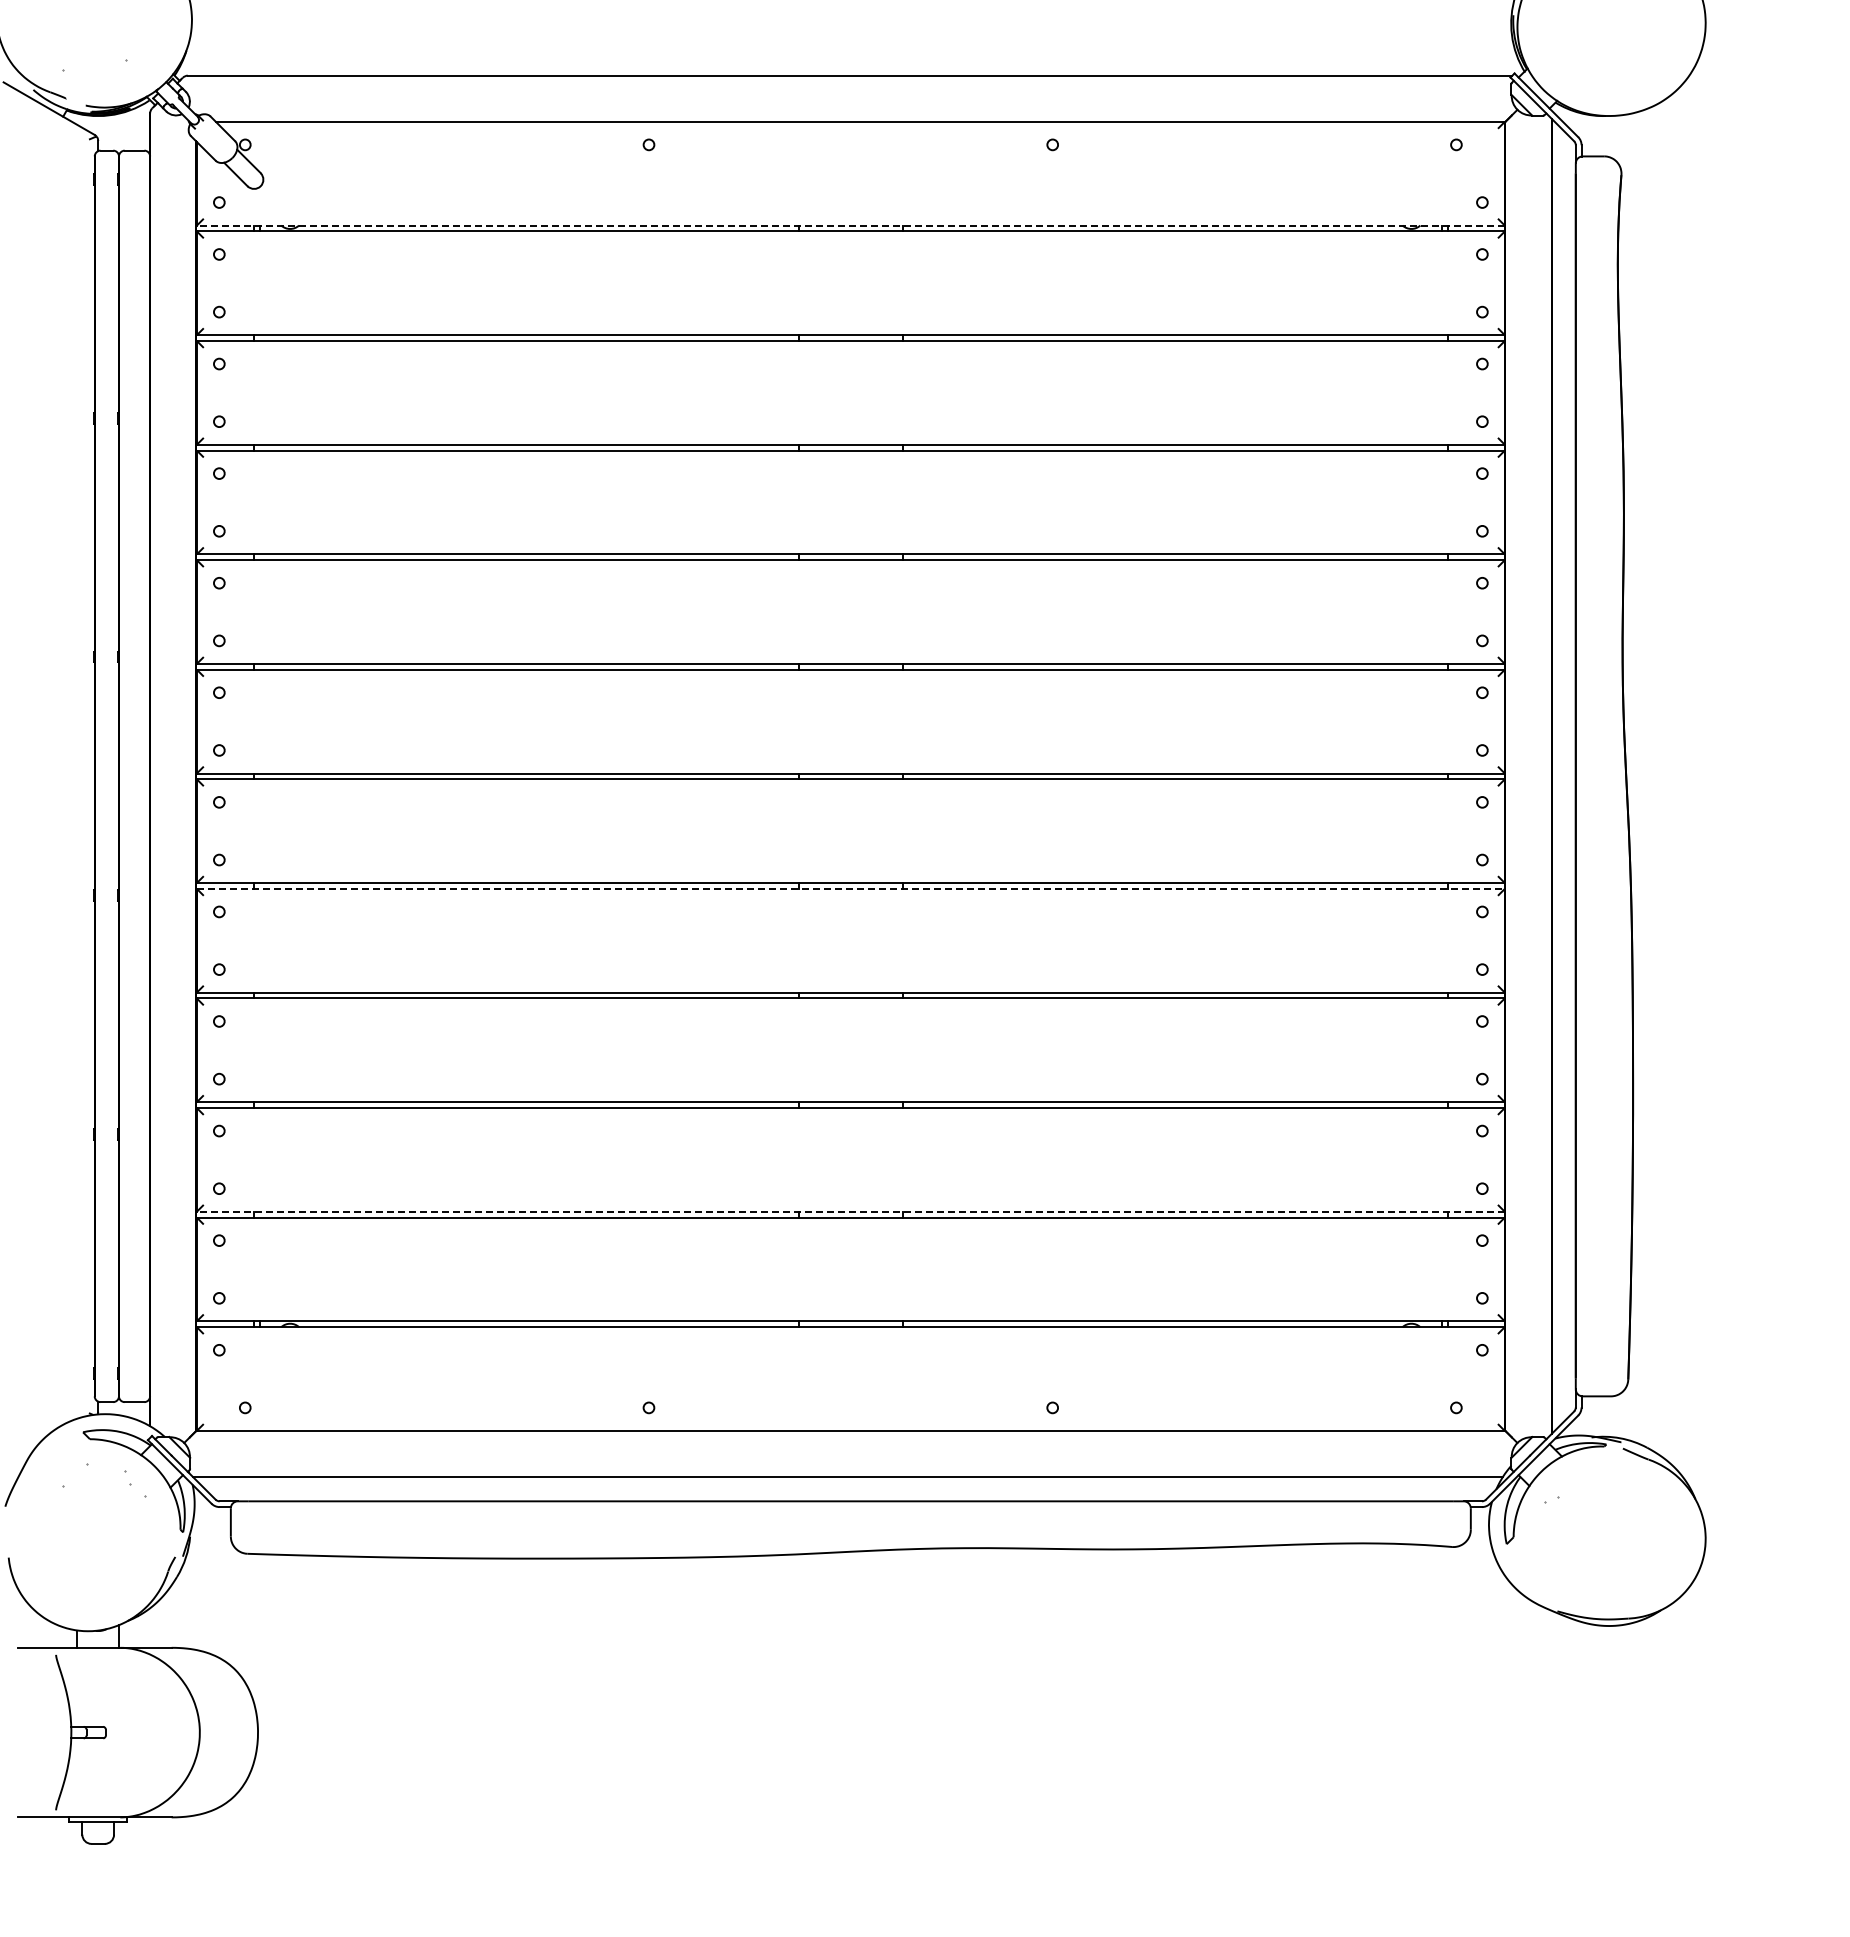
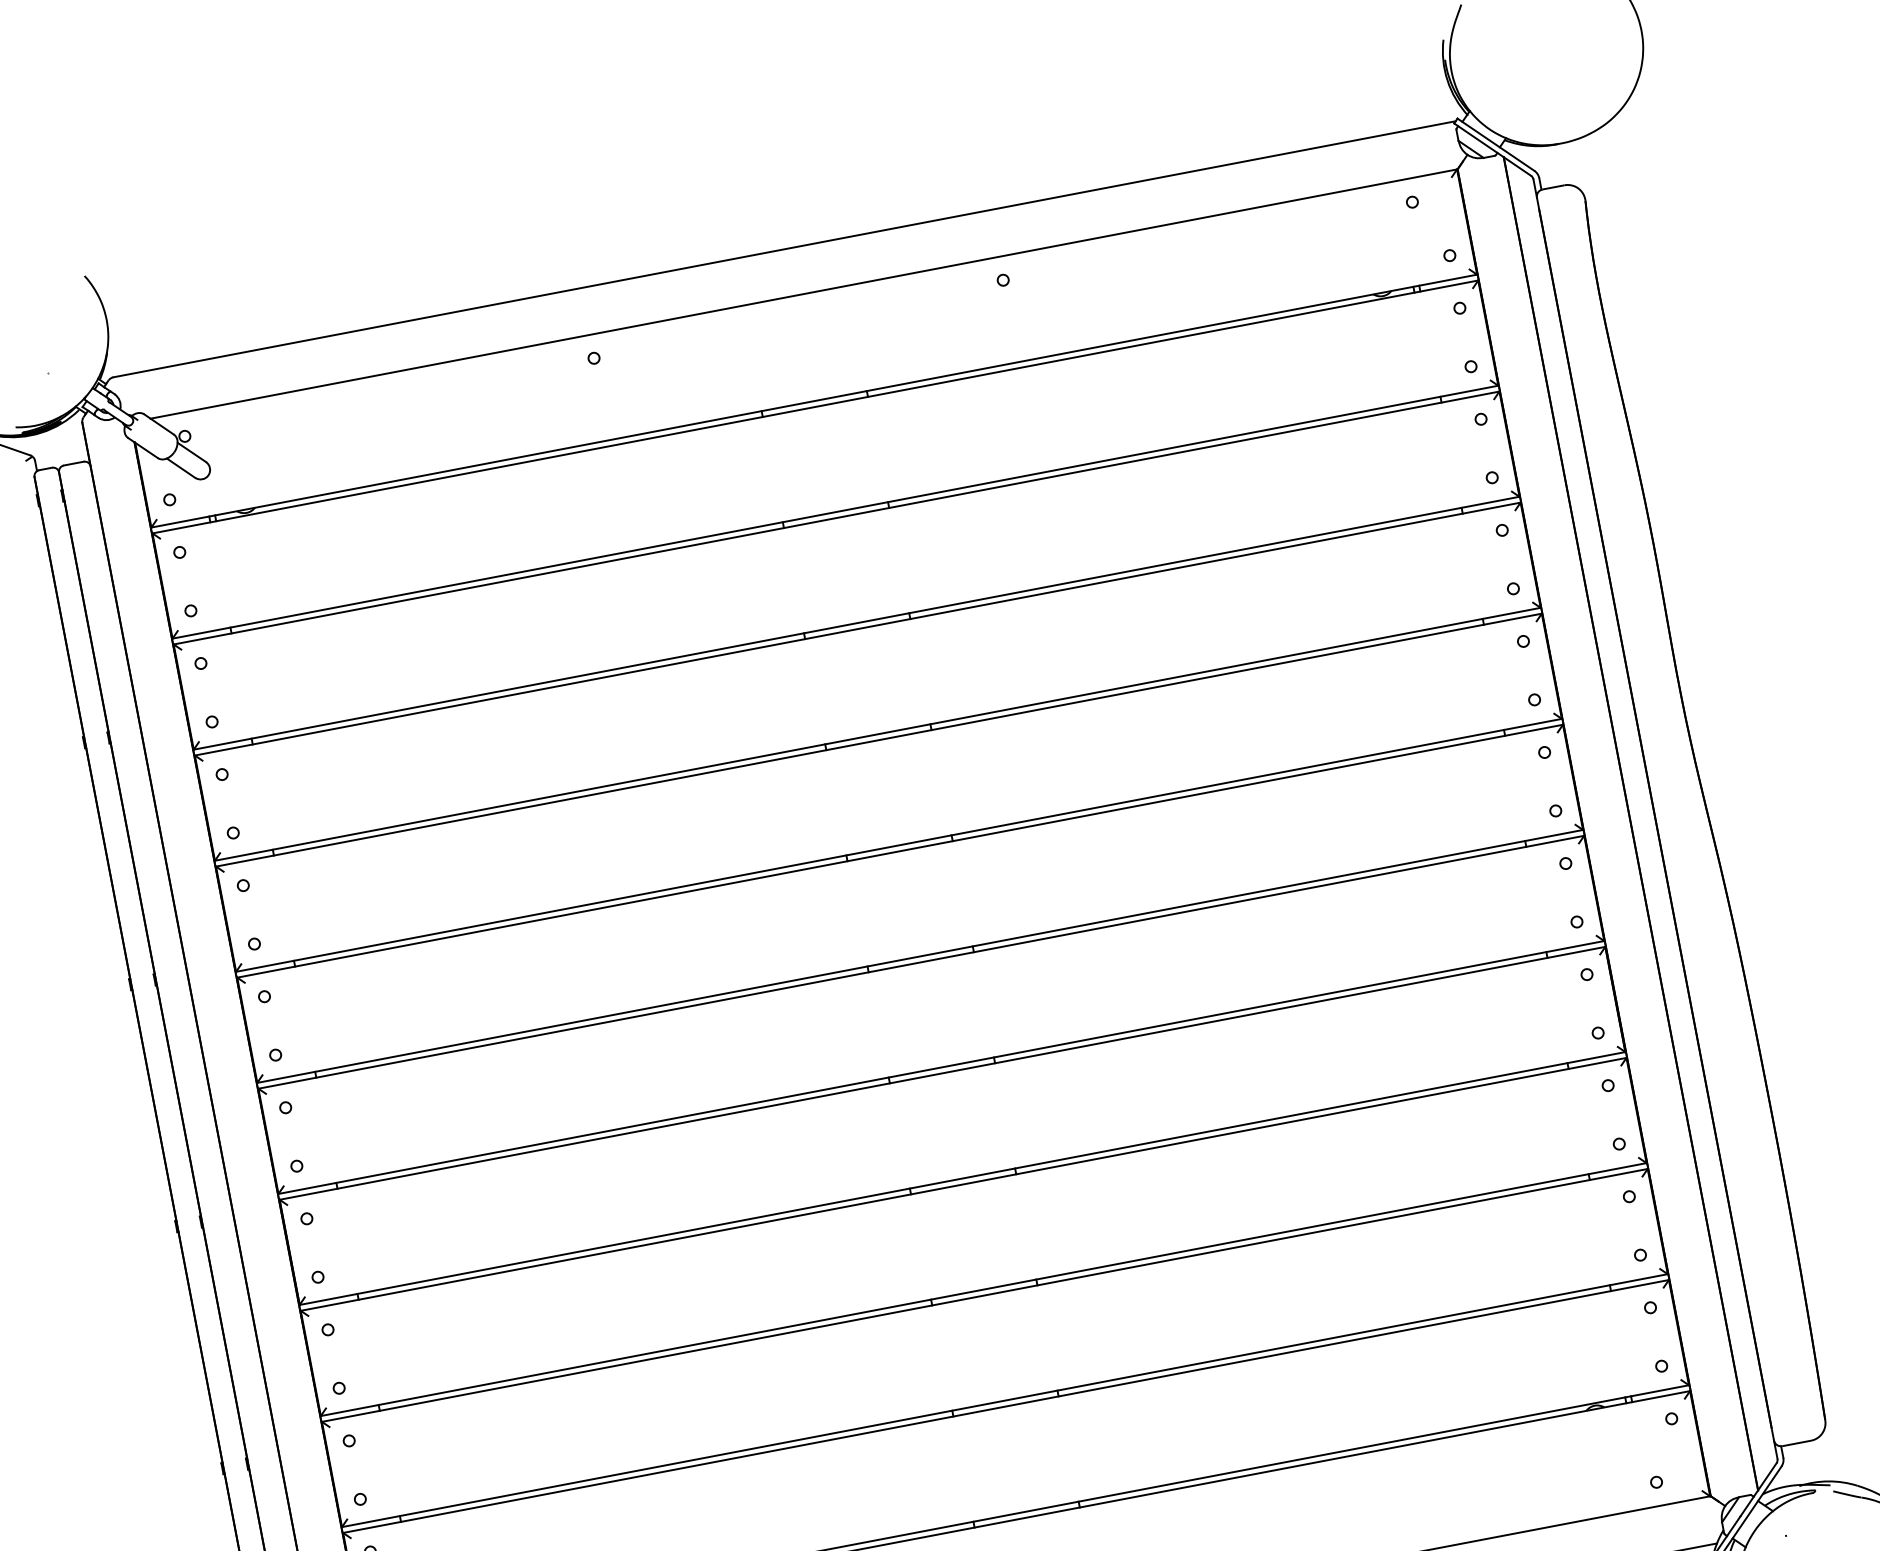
line: (850, 225) -> (813, 401), dashed -> solid
line: (851, 888) -> (943, 1072), dashed -> solid
line: (850, 1211) -> (1004, 1400), dashed -> solid

